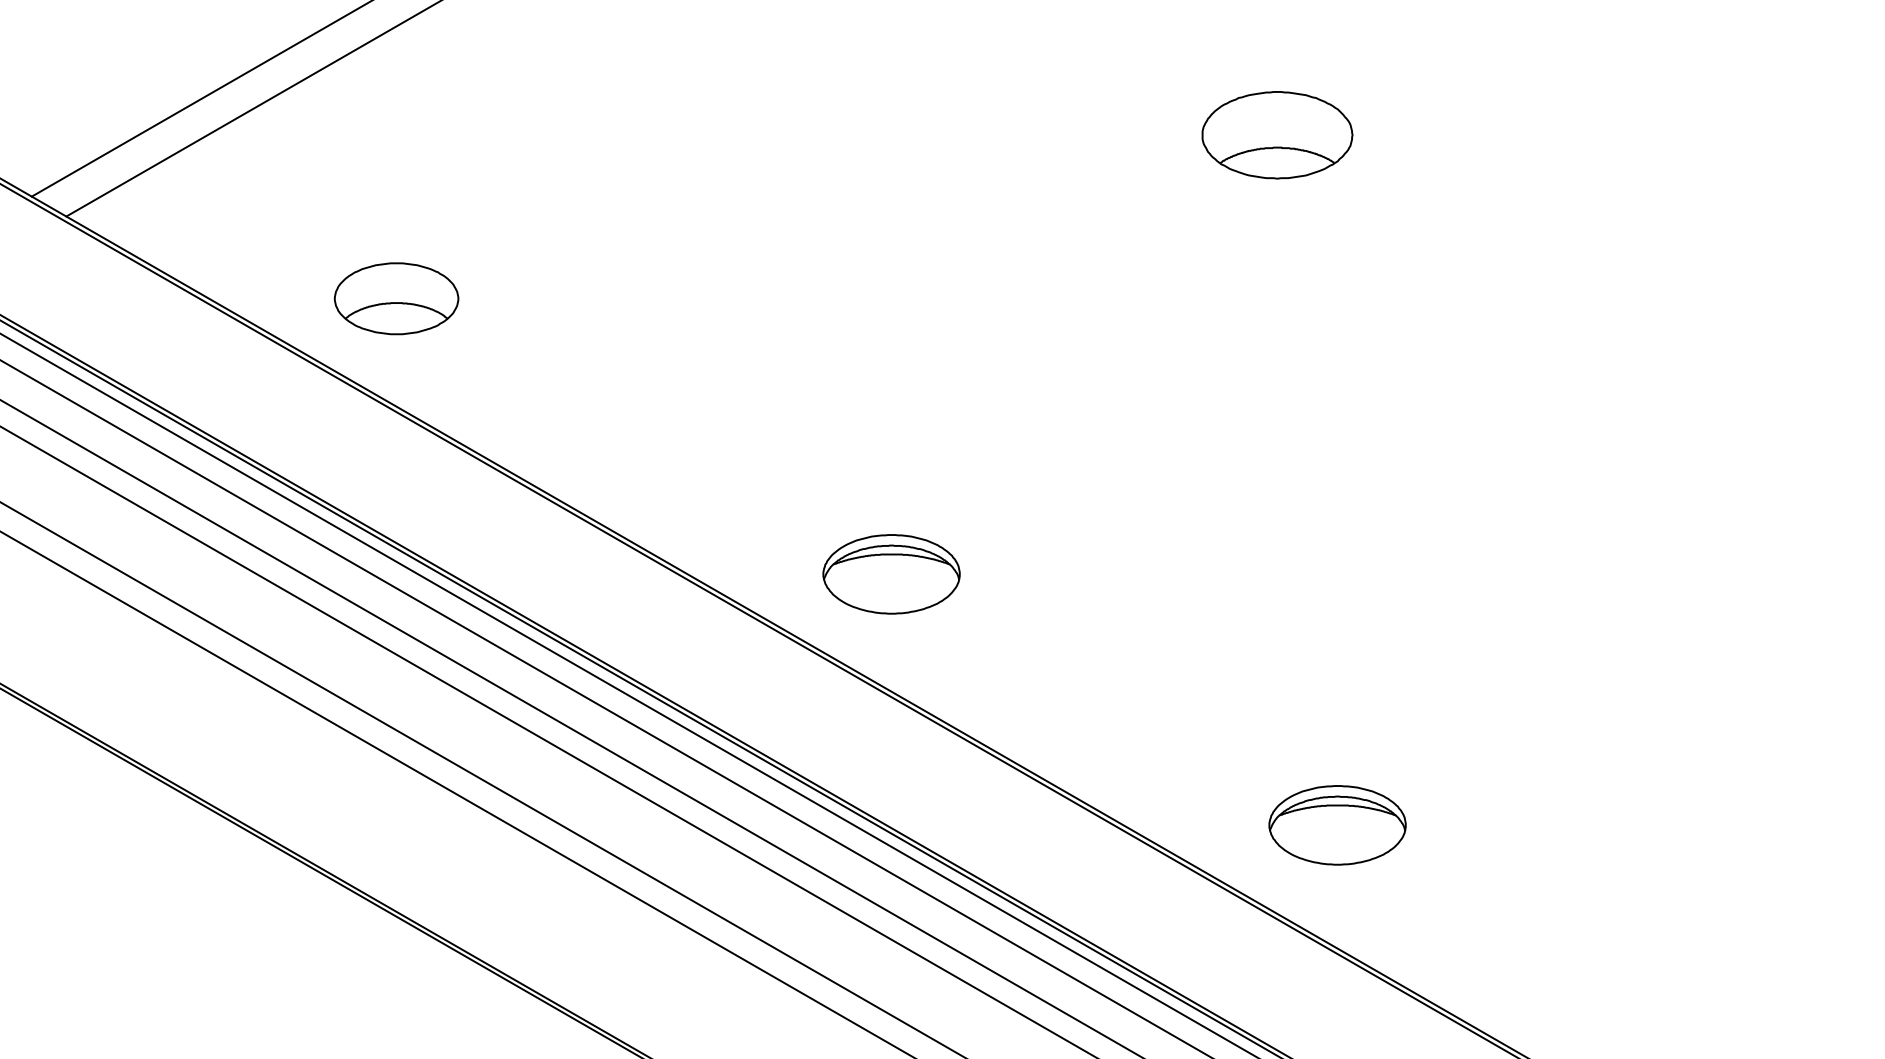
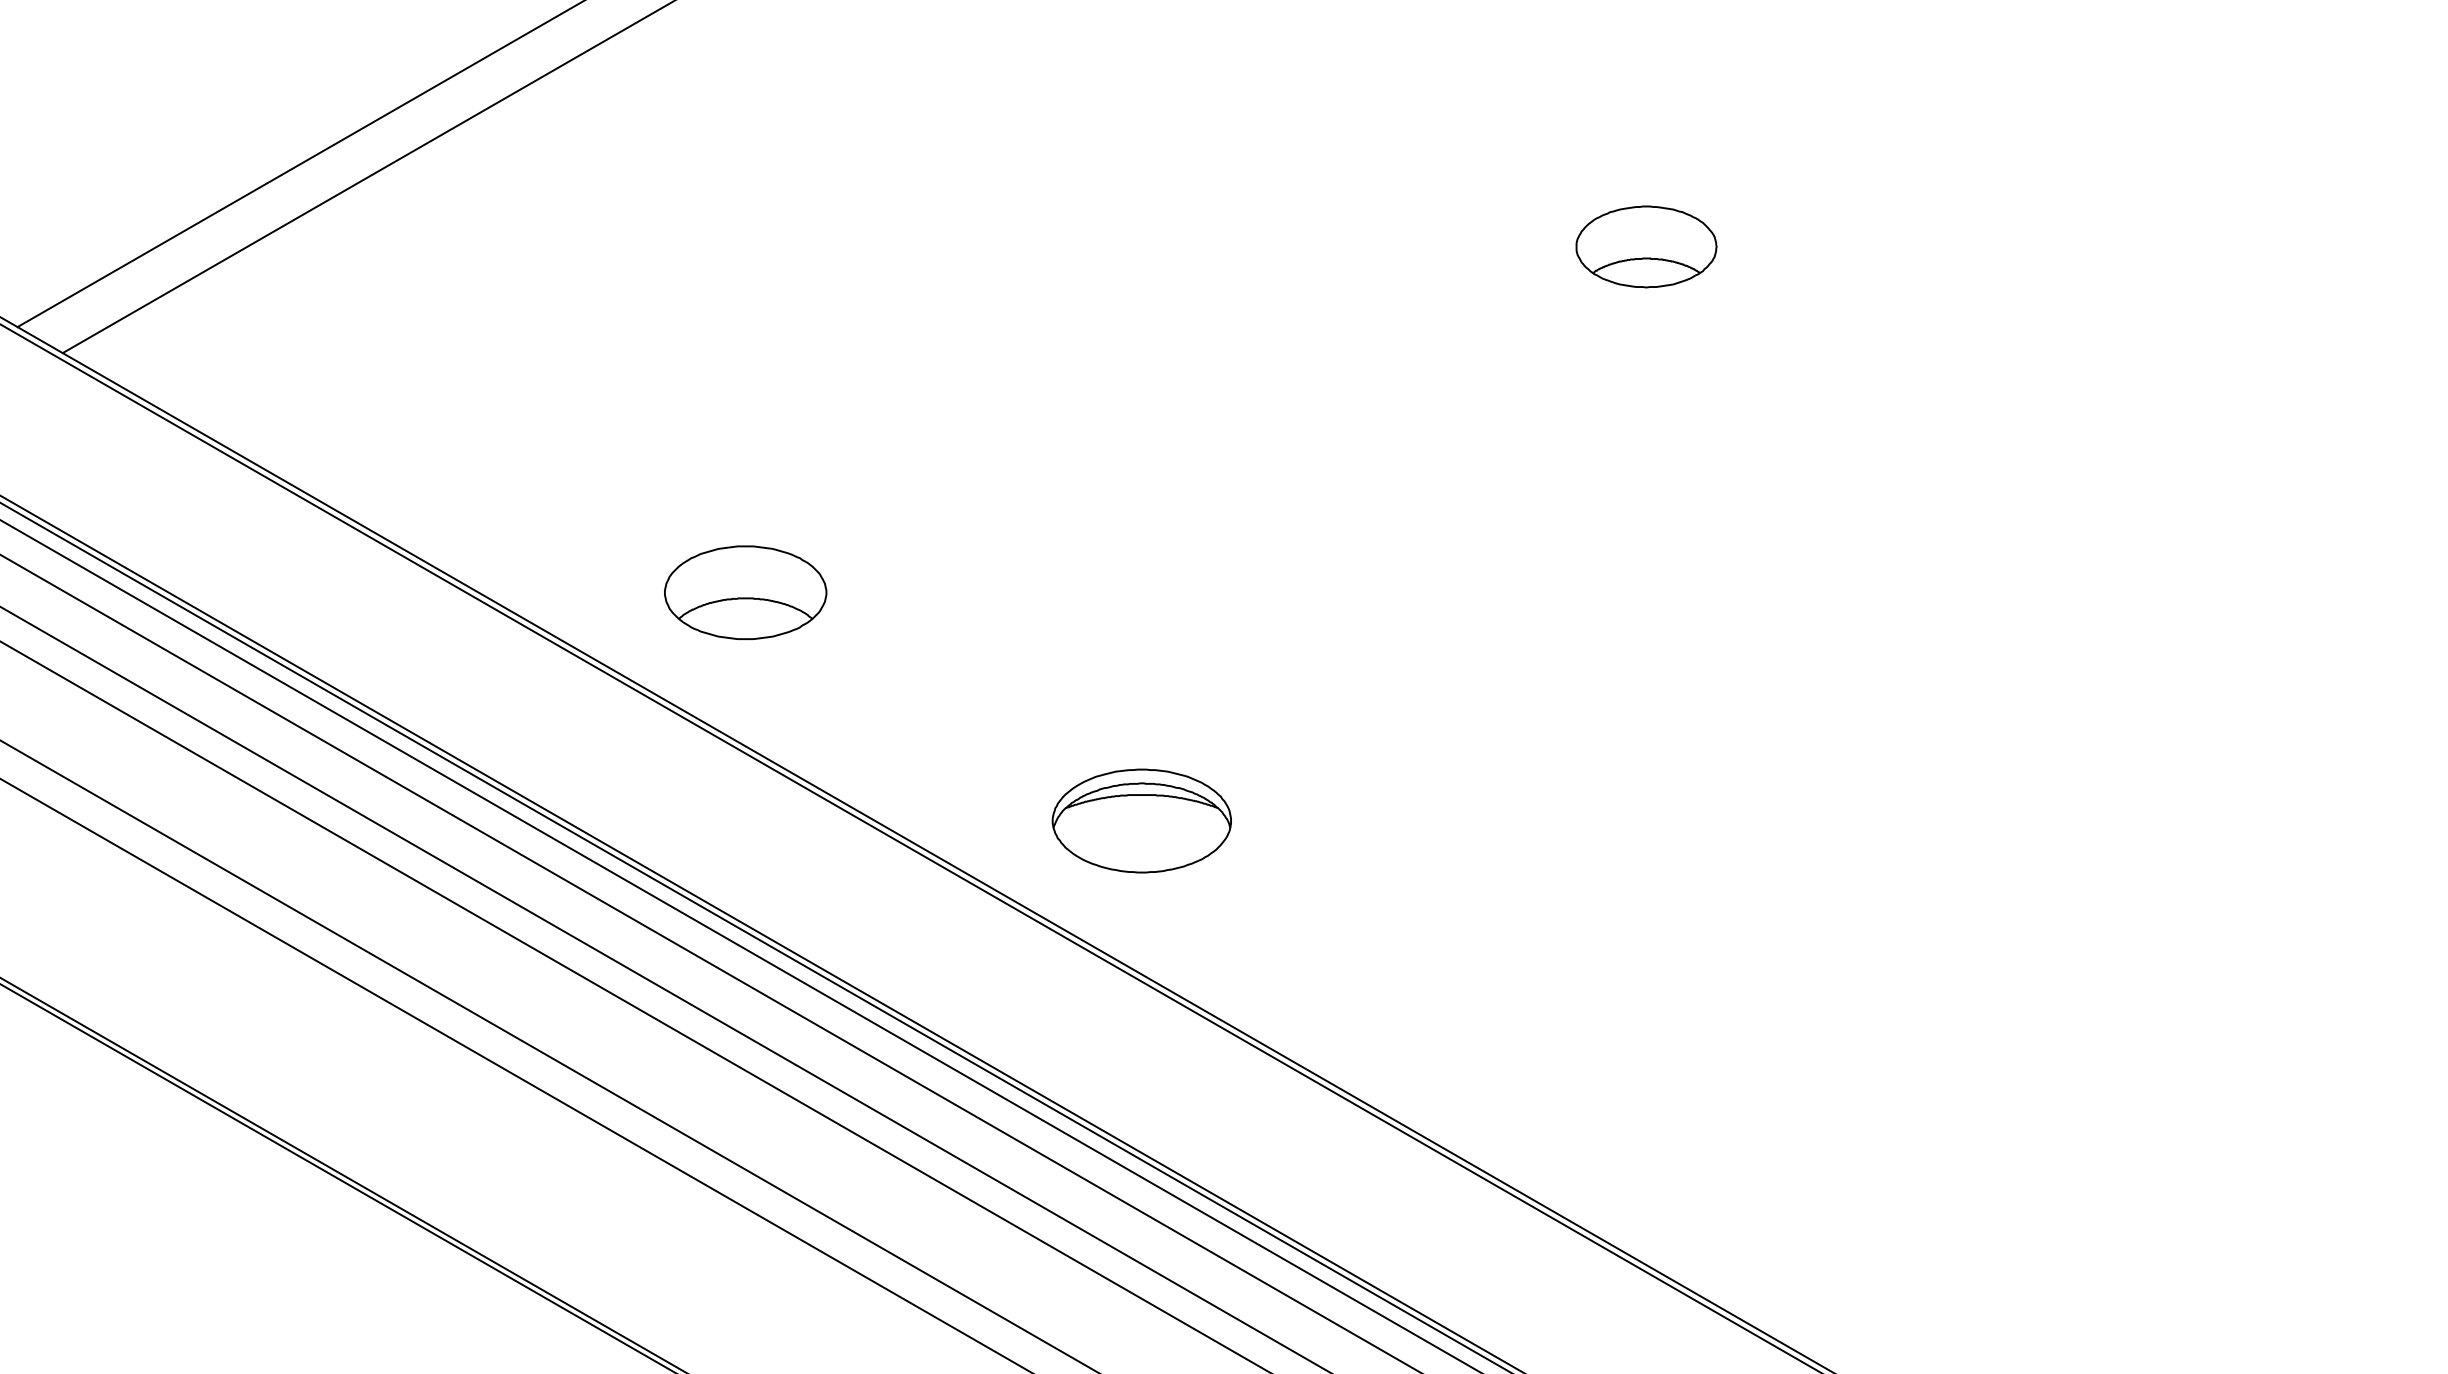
part: (1277, 135) -> (1646, 247), size x0.71
part: (396, 298) -> (745, 592), moved
part: (1337, 825) -> (1725, 1149), removed

